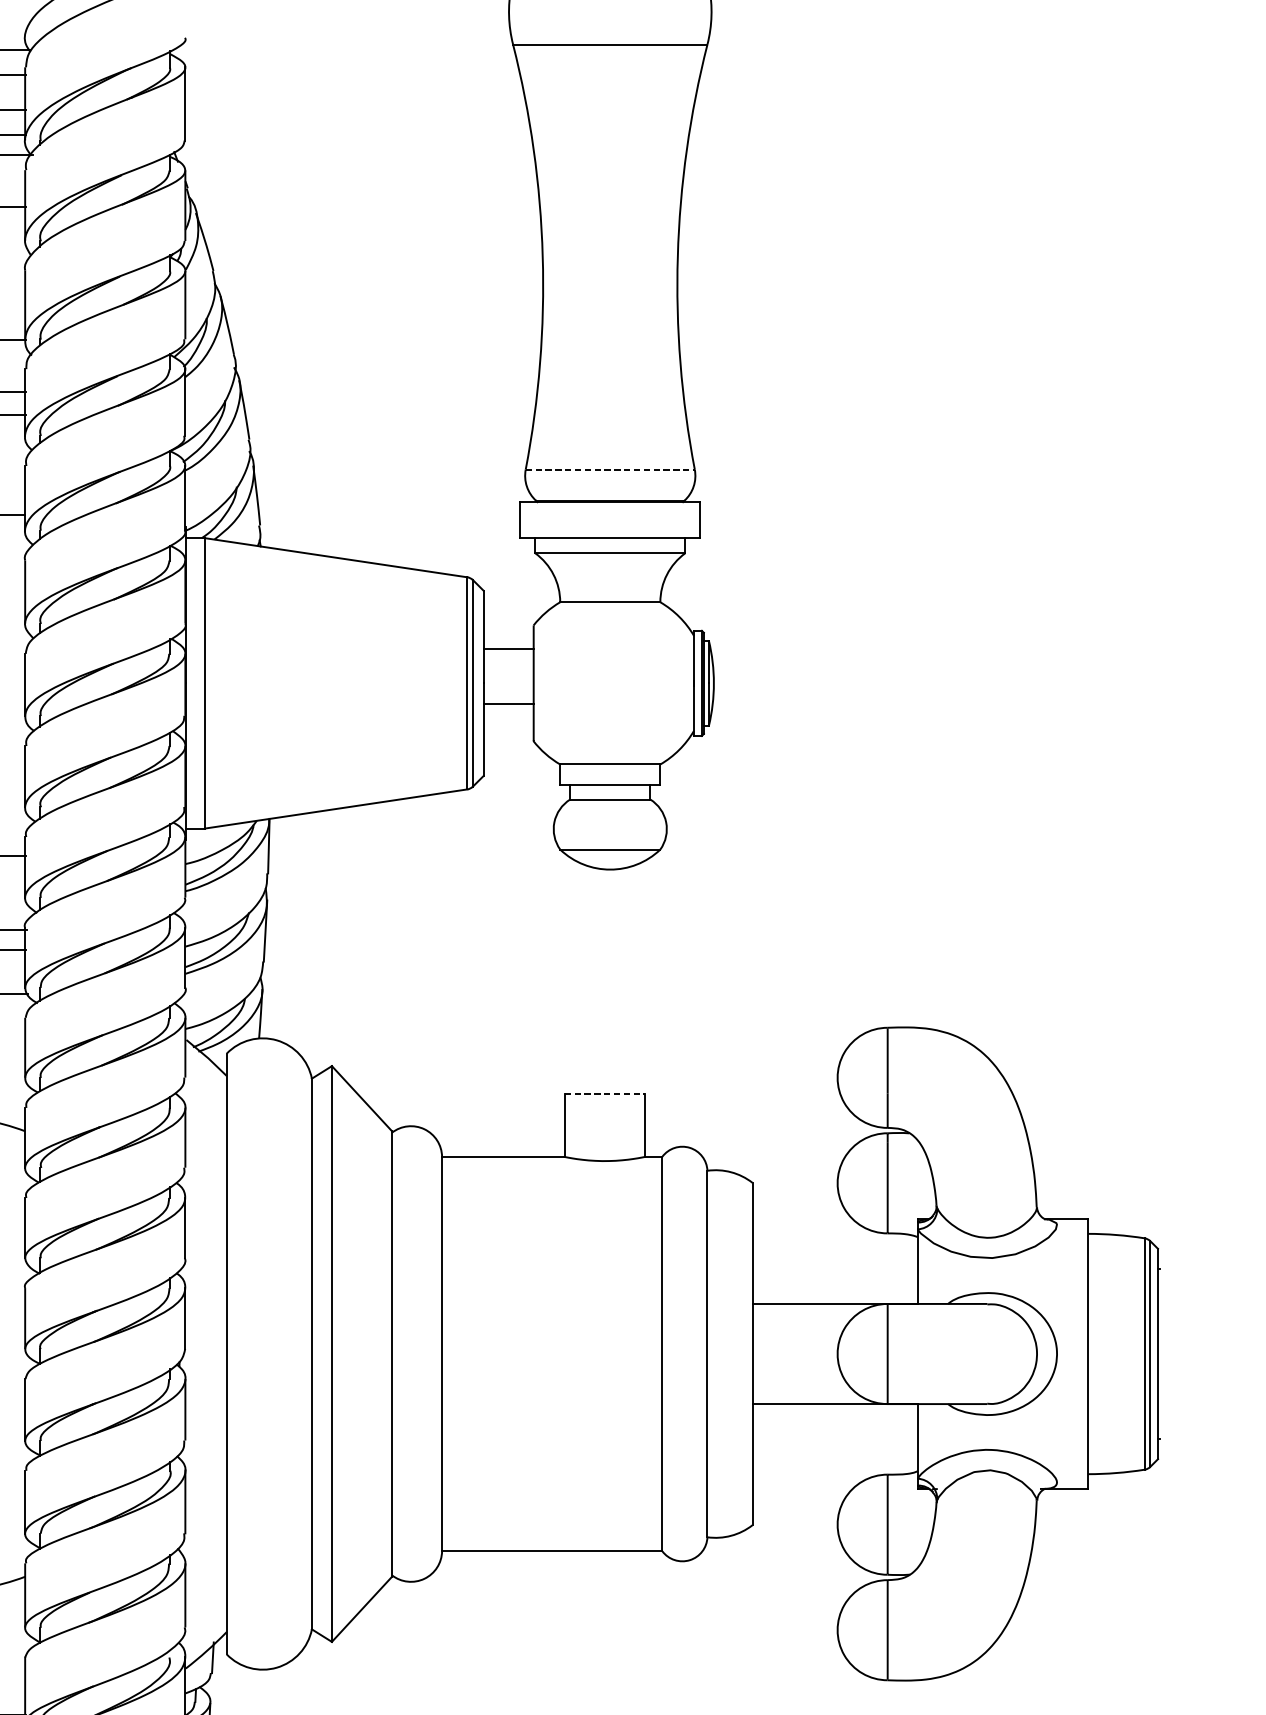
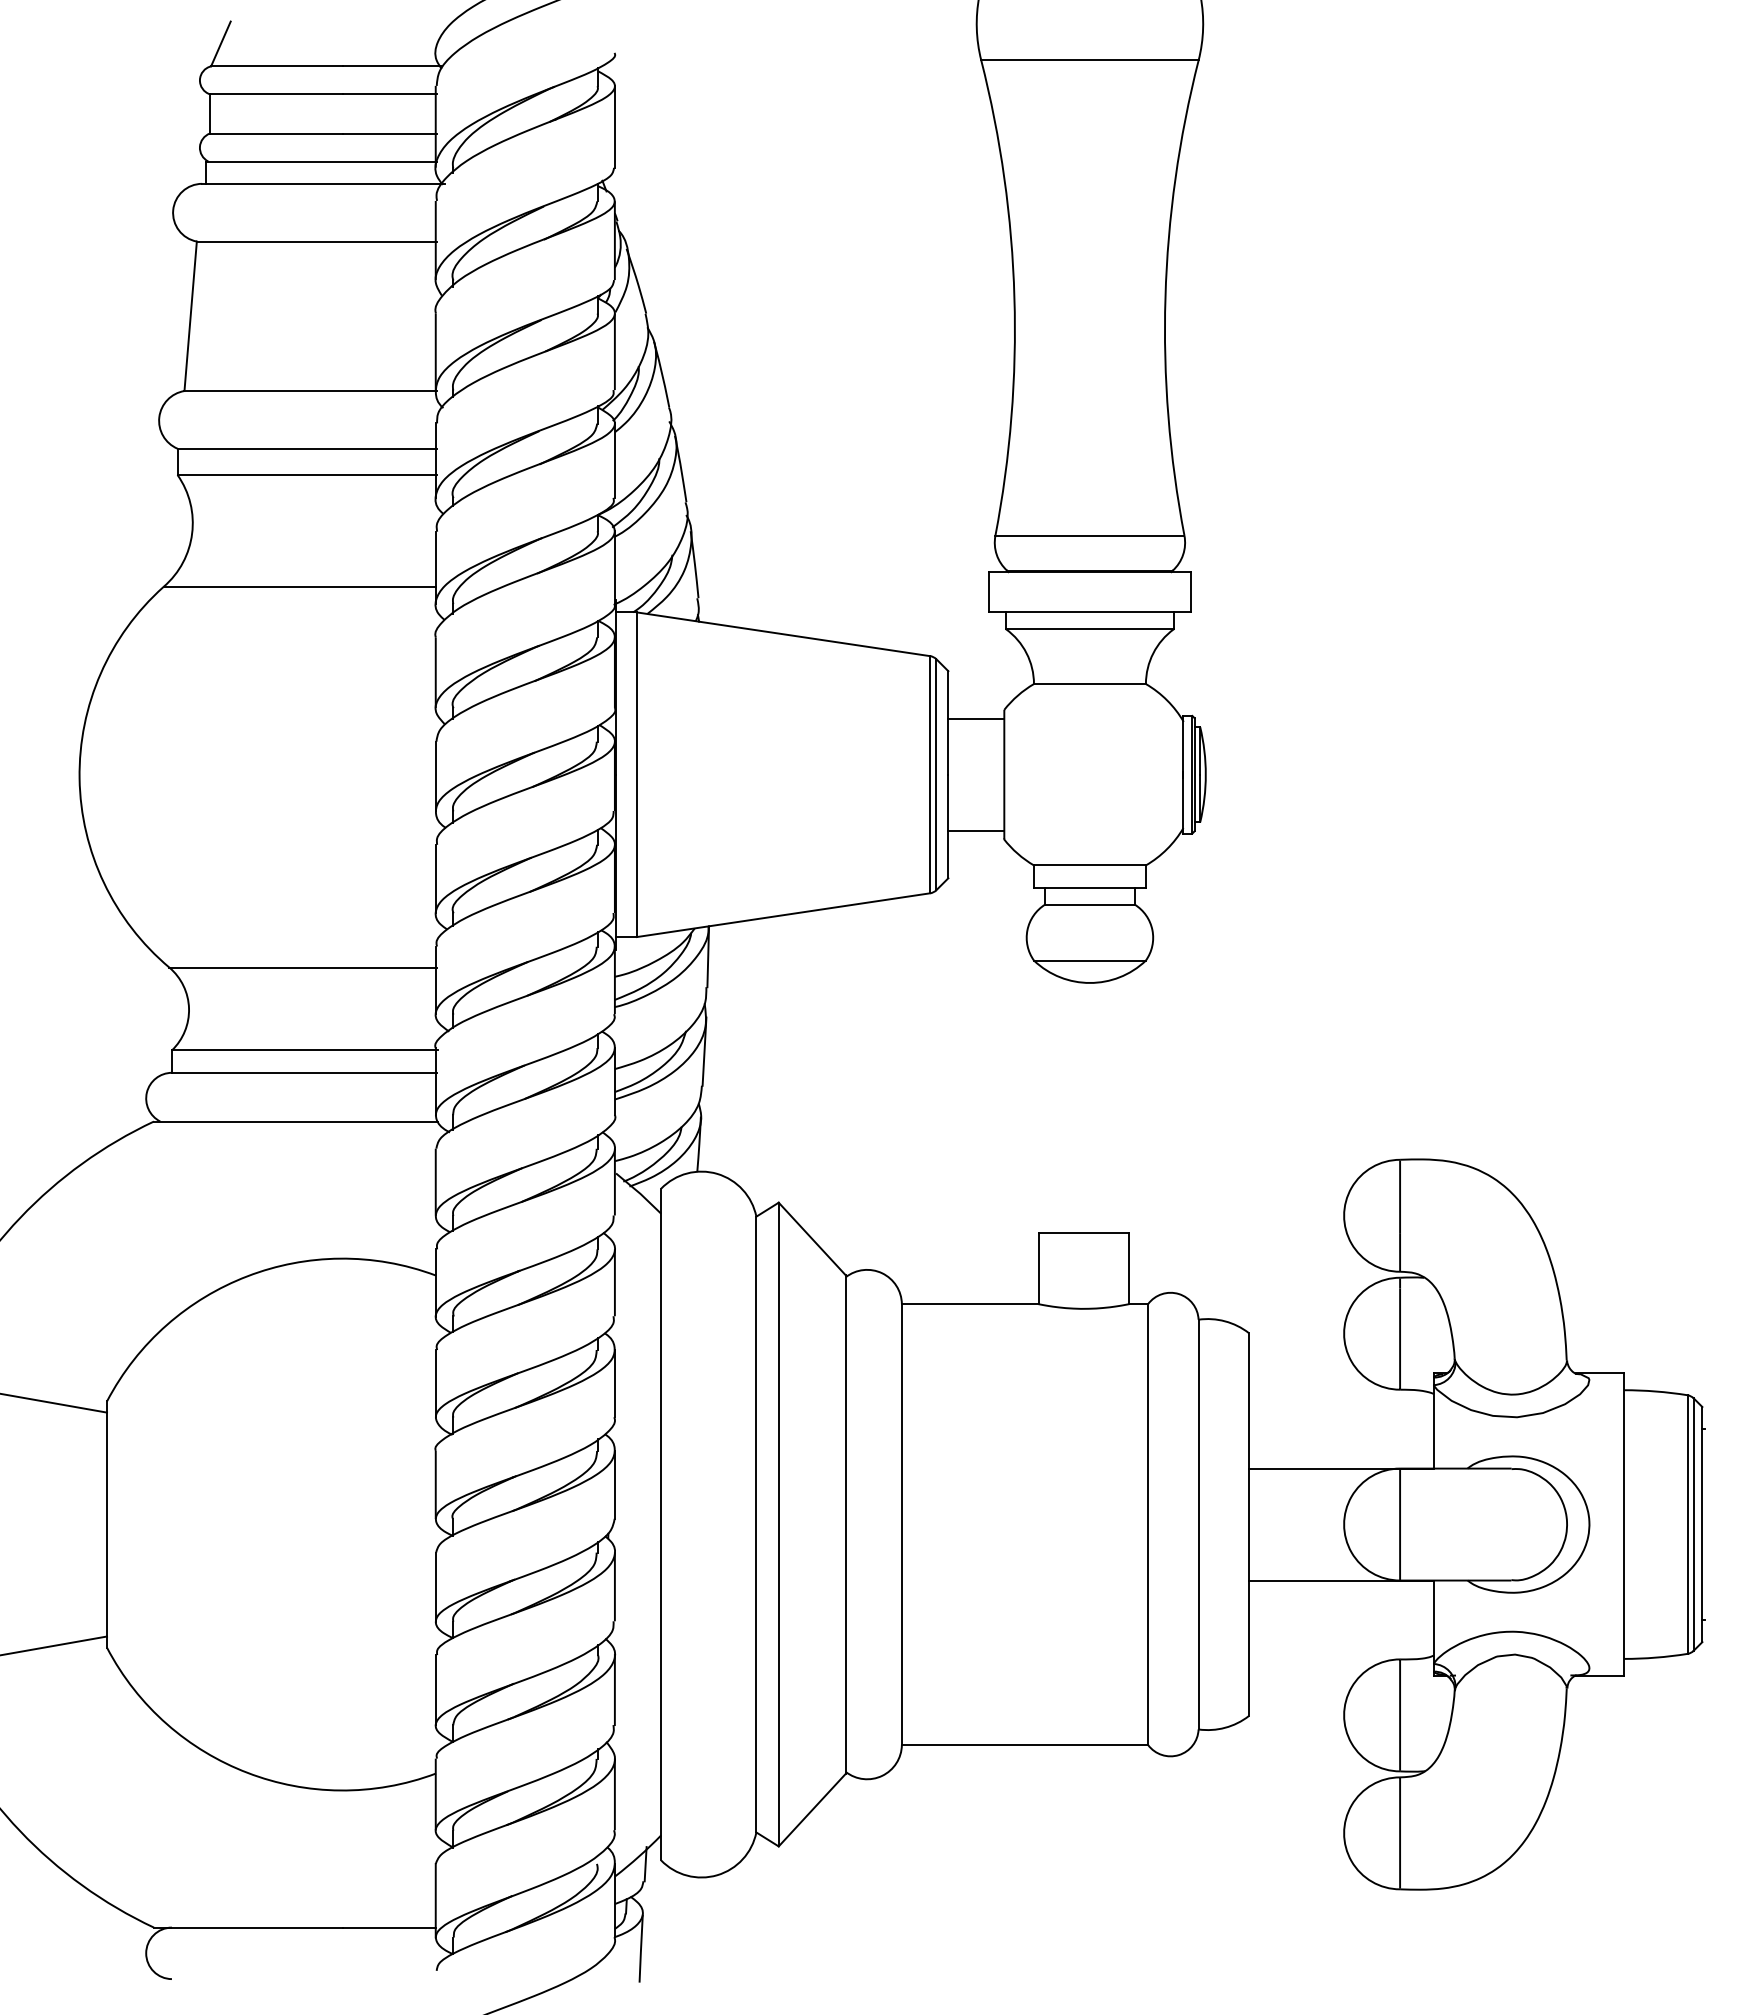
line: (609, 469) -> (1089, 535), dashed -> solid
line: (508, 649) -> (976, 830), moved
line: (508, 703) -> (976, 718), moved
line: (604, 1093) -> (1083, 1233), dashed -> solid

